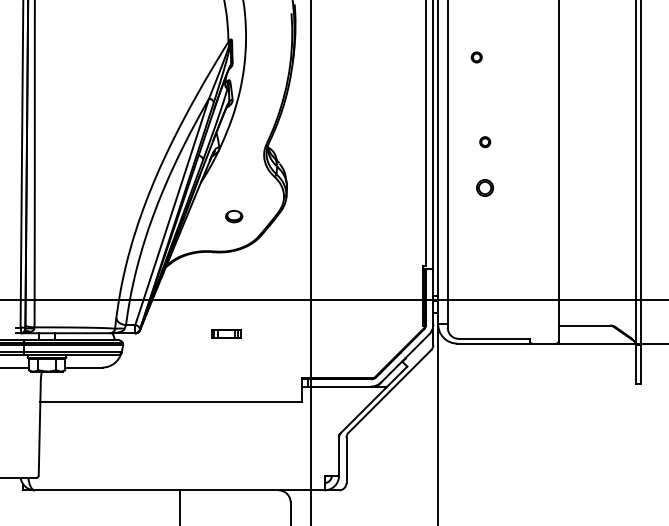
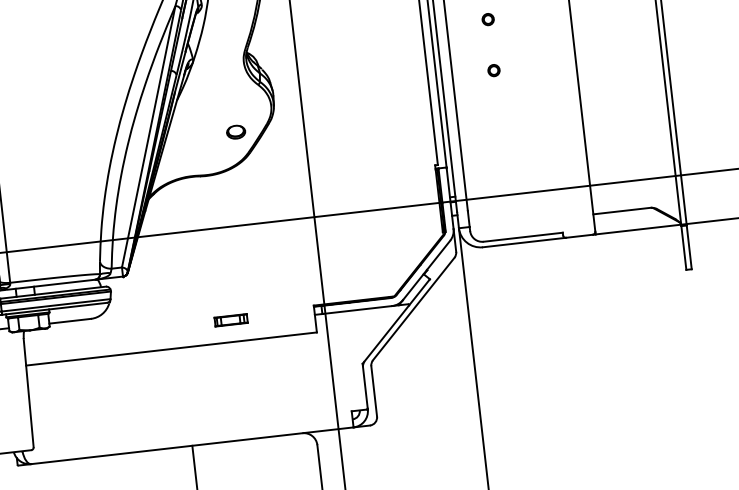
part: (485, 187) -> (494, 69), size x0.62
part: (234, 216) -> (236, 132), moved
part: (226, 333) -> (230, 319), moved

